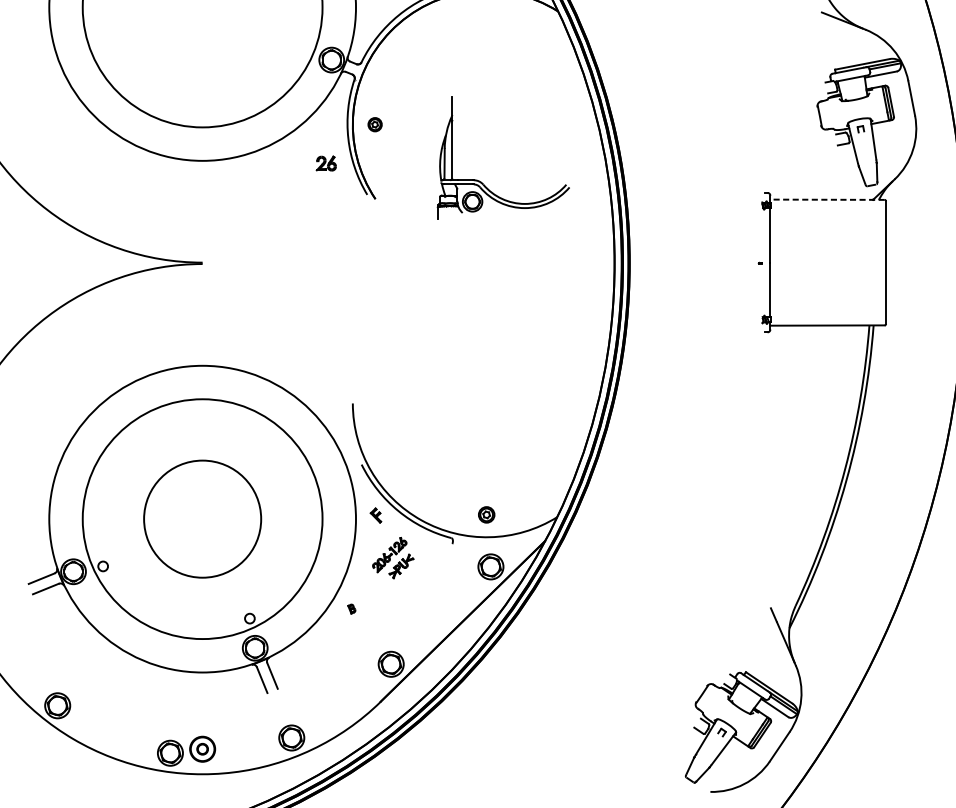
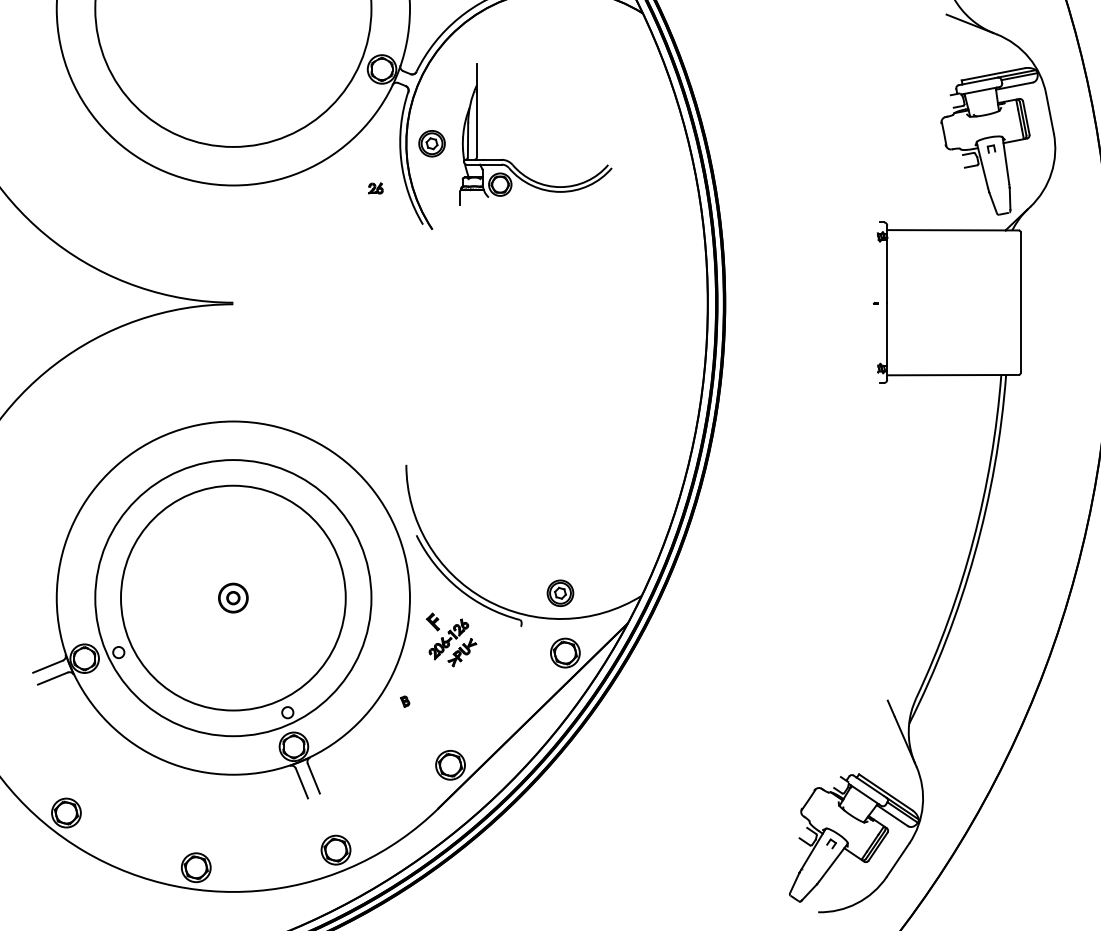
part: (374, 124) -> (431, 143), size x1.67
part: (326, 163) -> (375, 188), size x0.62
part: (481, 181) -> (510, 161), moved
line: (827, 199) -> (953, 230), dashed -> solid
part: (486, 514) -> (560, 592), size x1.43
part: (375, 515) -> (432, 621), moved
circle: (201, 518) -> (232, 597), size x1.67
part: (202, 748) -> (233, 597), moved

